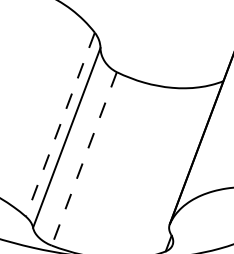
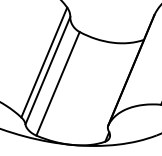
line: (60, 124) -> (44, 62), dashed -> solid
line: (83, 160) -> (57, 84), dashed -> solid

